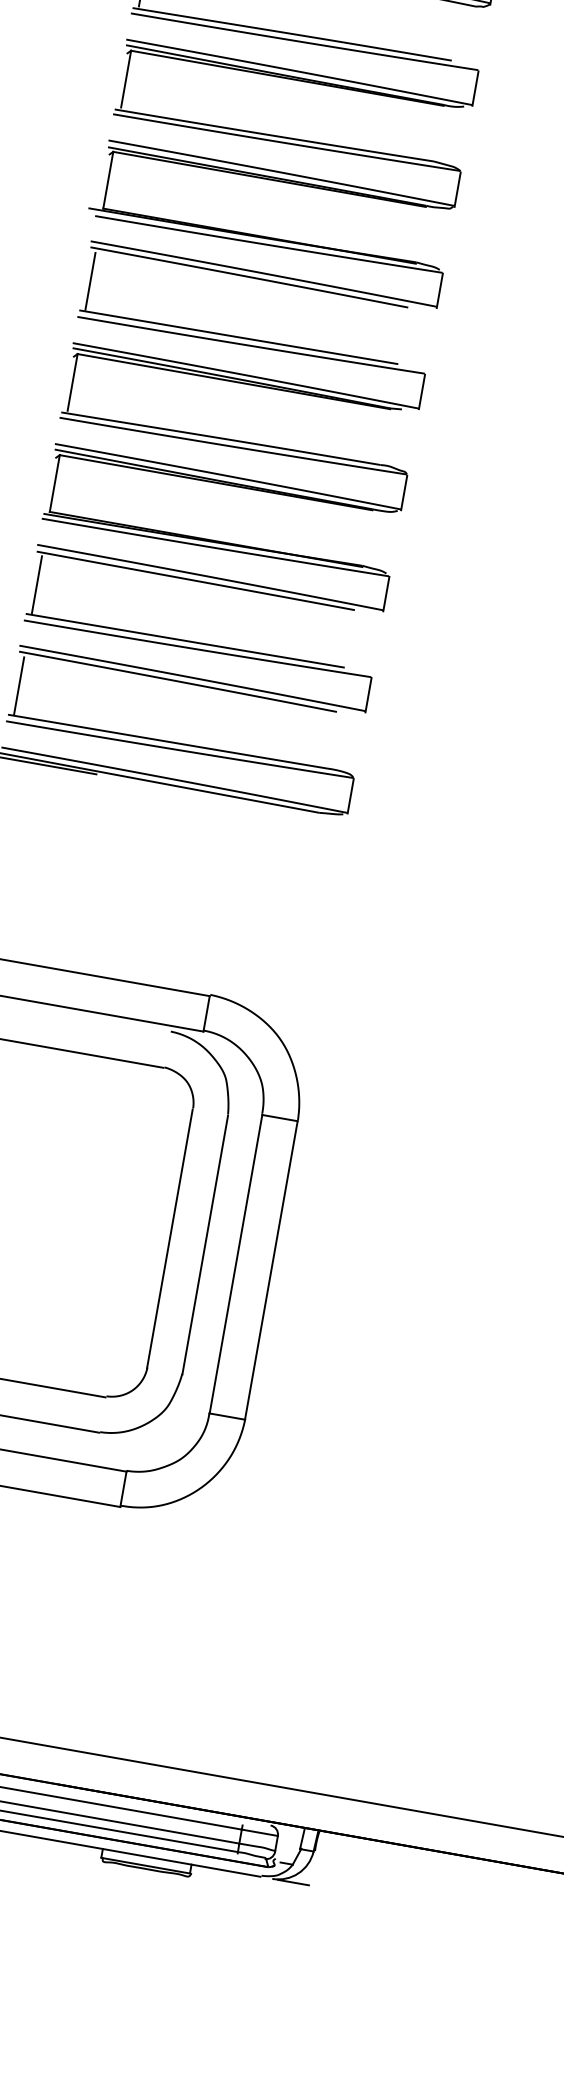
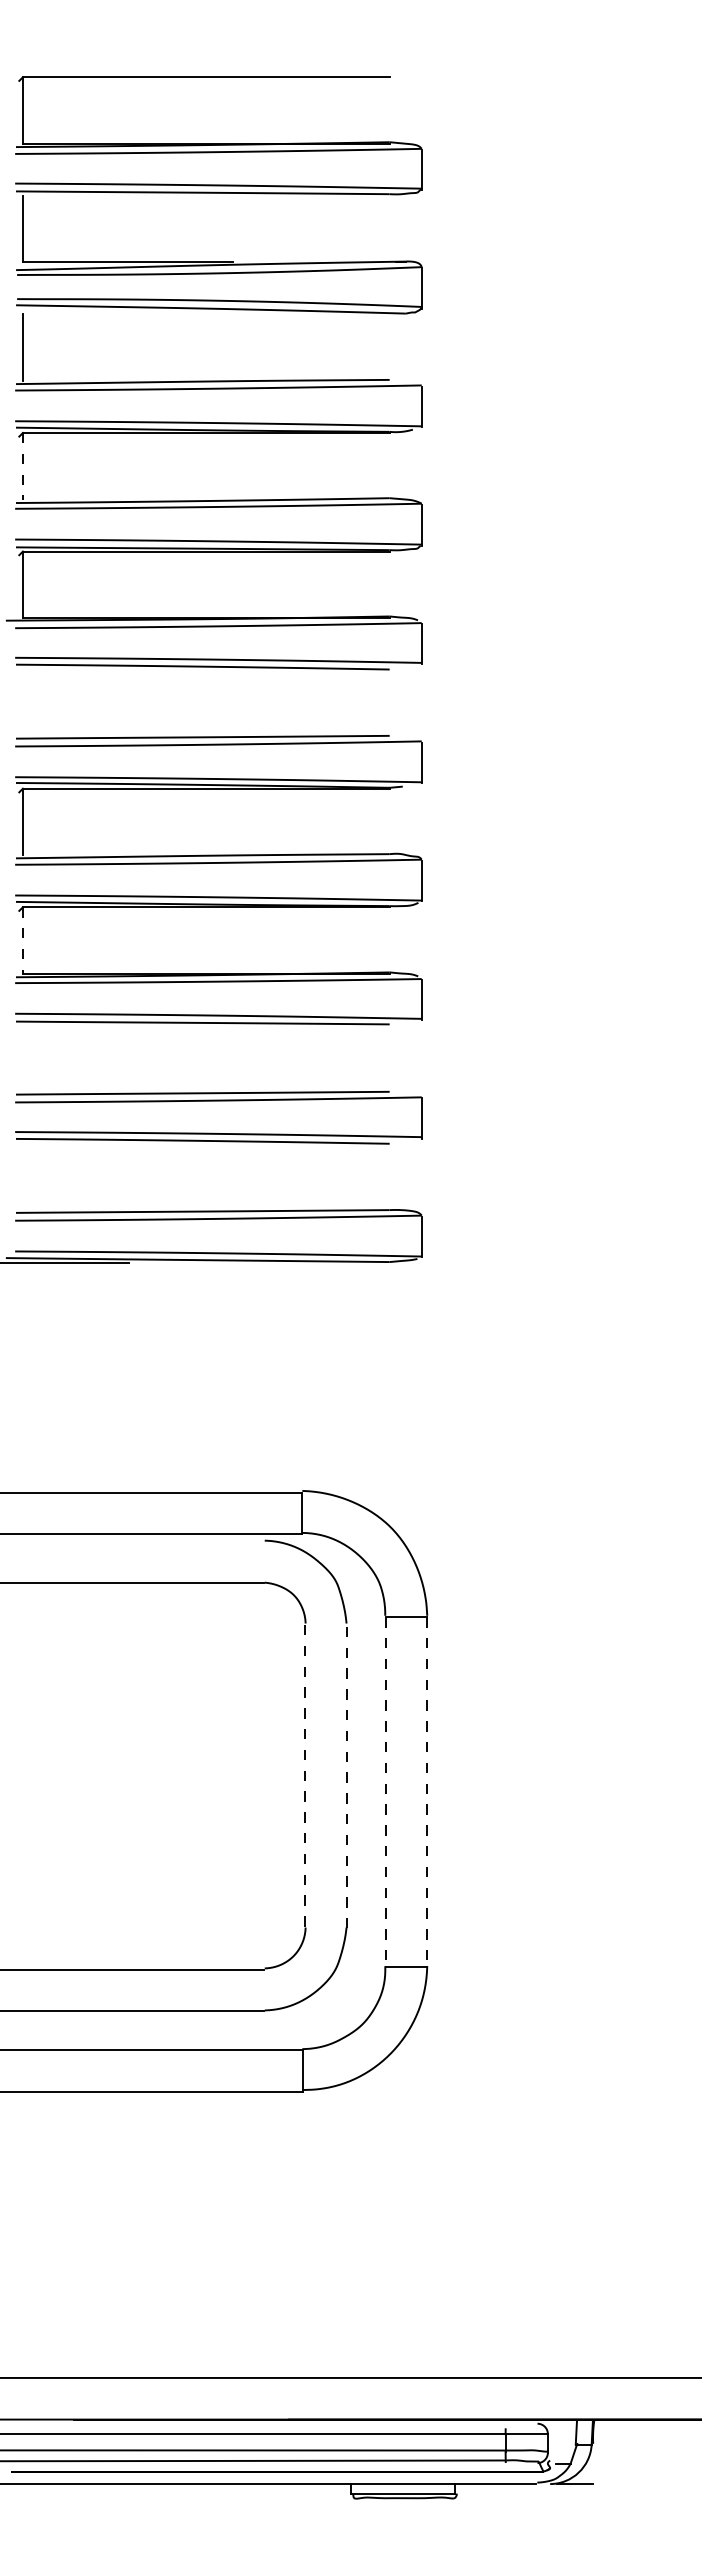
line: (125, 79) -> (22, 466), solid -> dashed
line: (90, 281) -> (22, 703), removed
line: (54, 484) -> (22, 941), solid -> dashed
line: (36, 584) -> (22, 1058), removed
line: (18, 685) -> (22, 1177), removed
line: (170, 1238) -> (305, 1776), solid -> dashed
line: (205, 1244) -> (346, 1776), solid -> dashed
line: (235, 1264) -> (385, 1792), solid -> dashed
line: (271, 1270) -> (427, 1792), solid -> dashed

